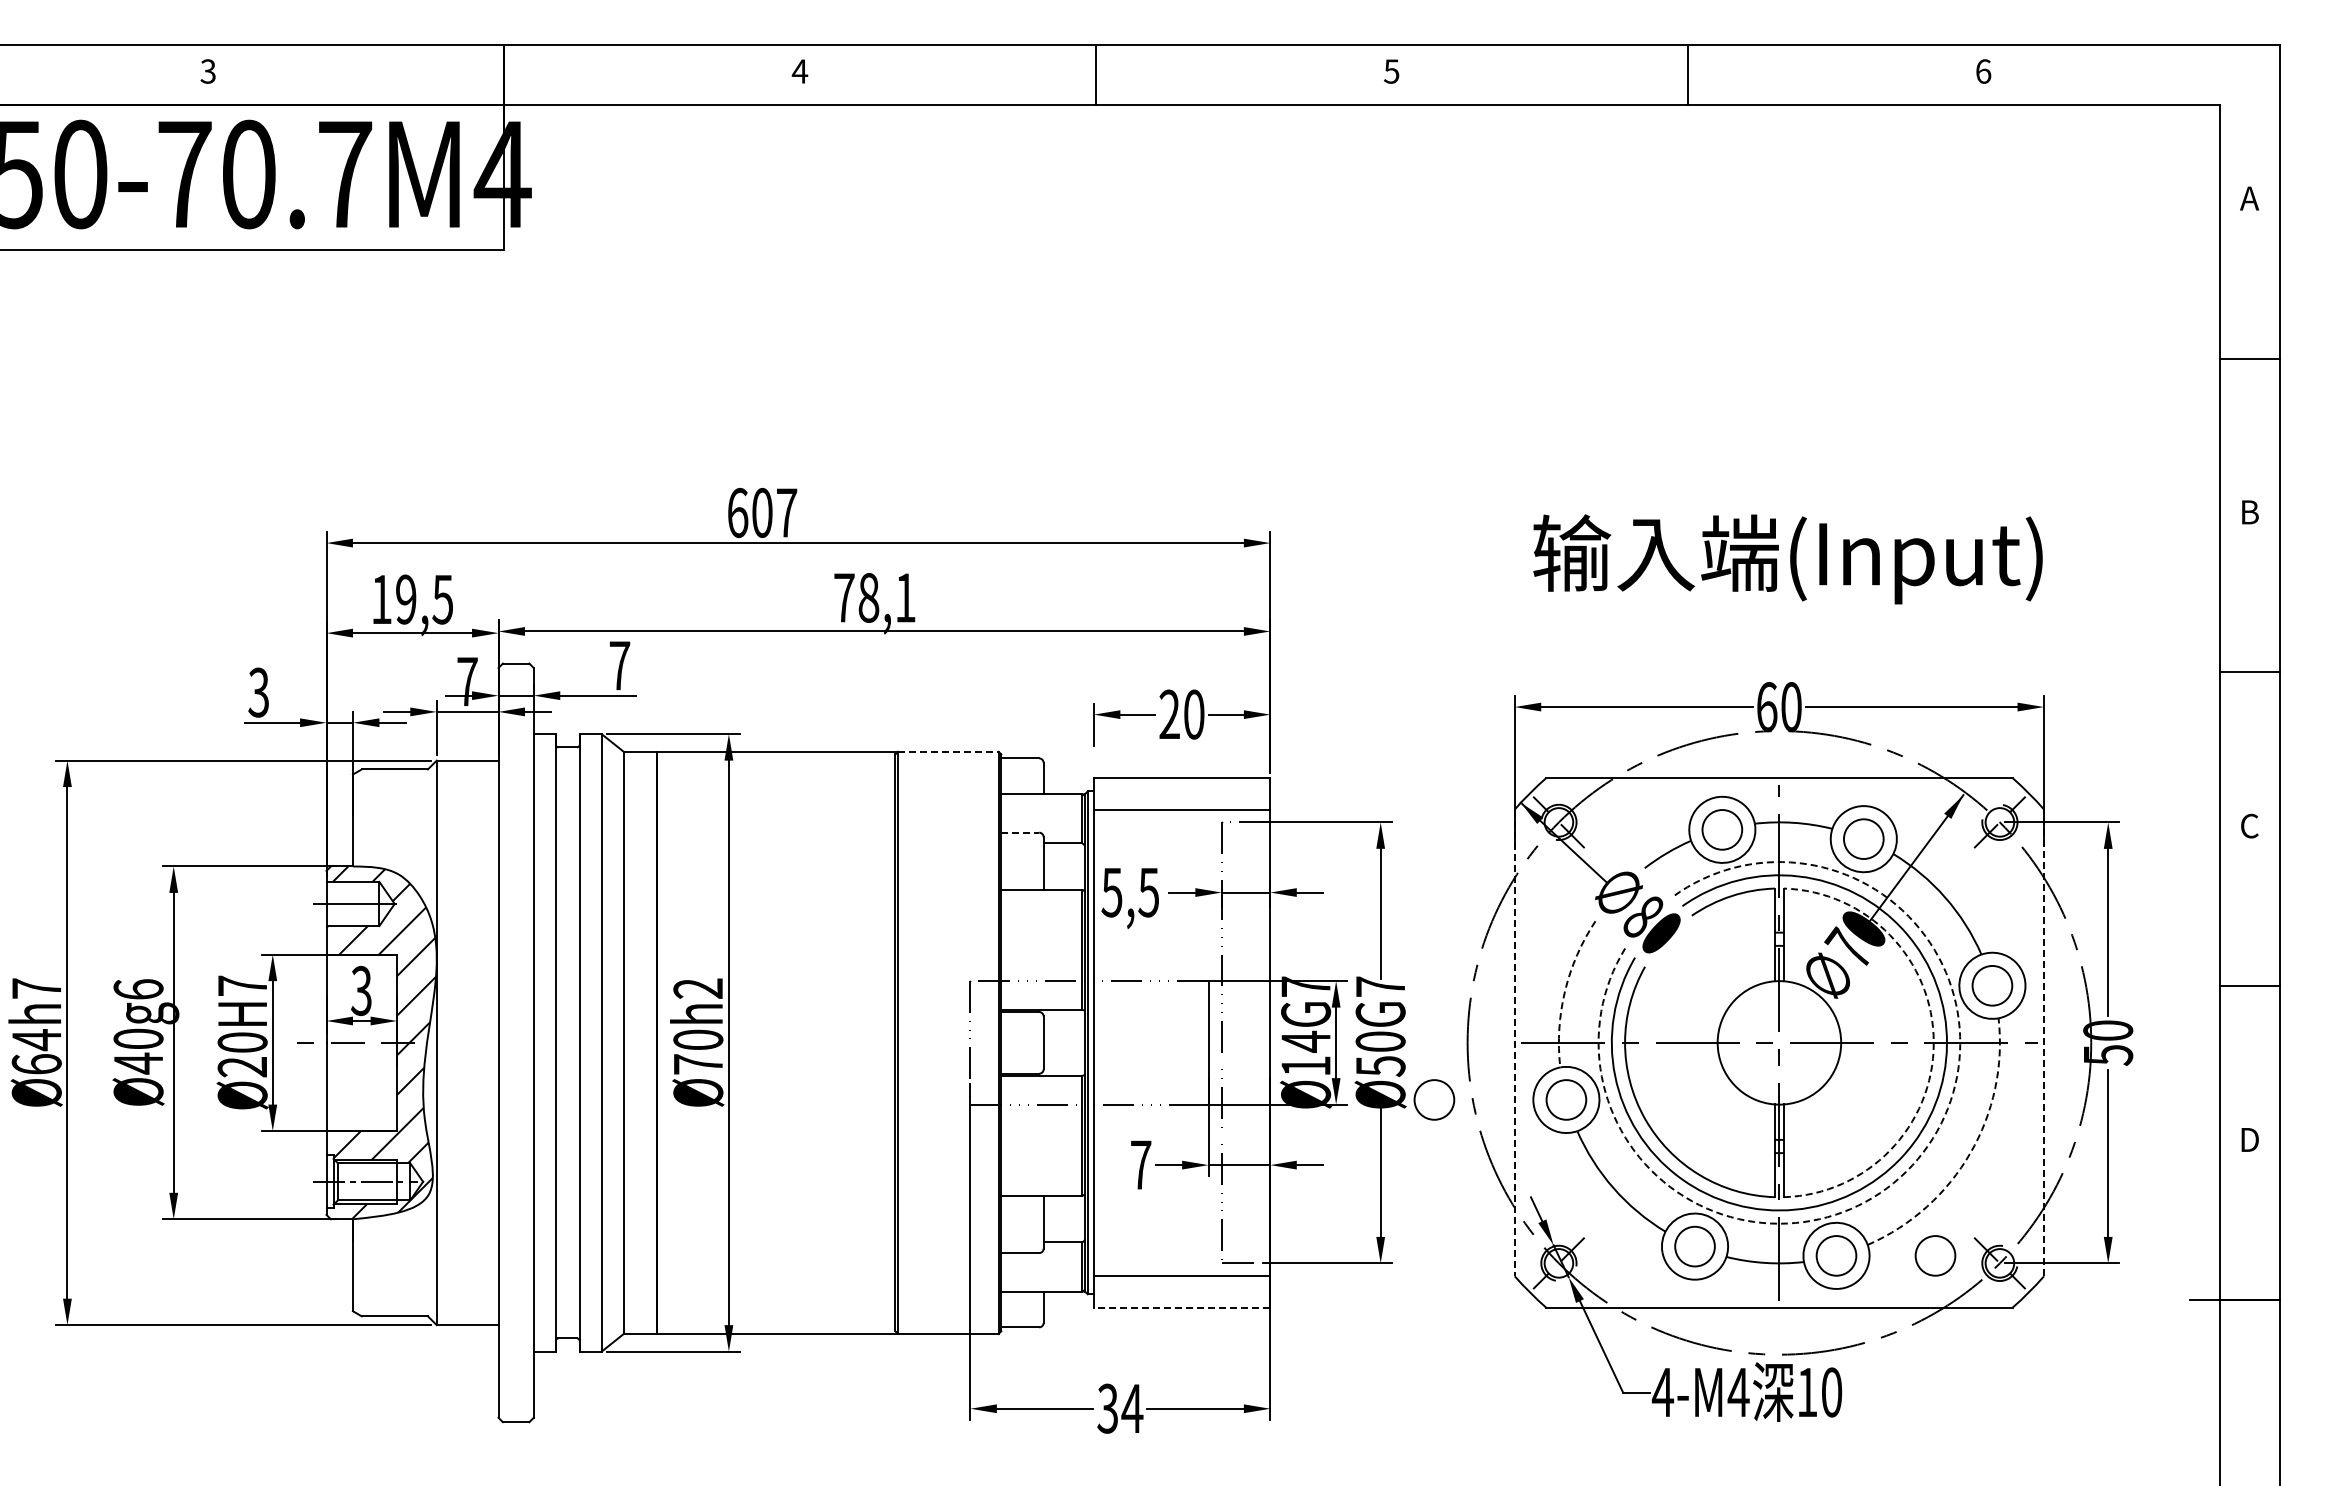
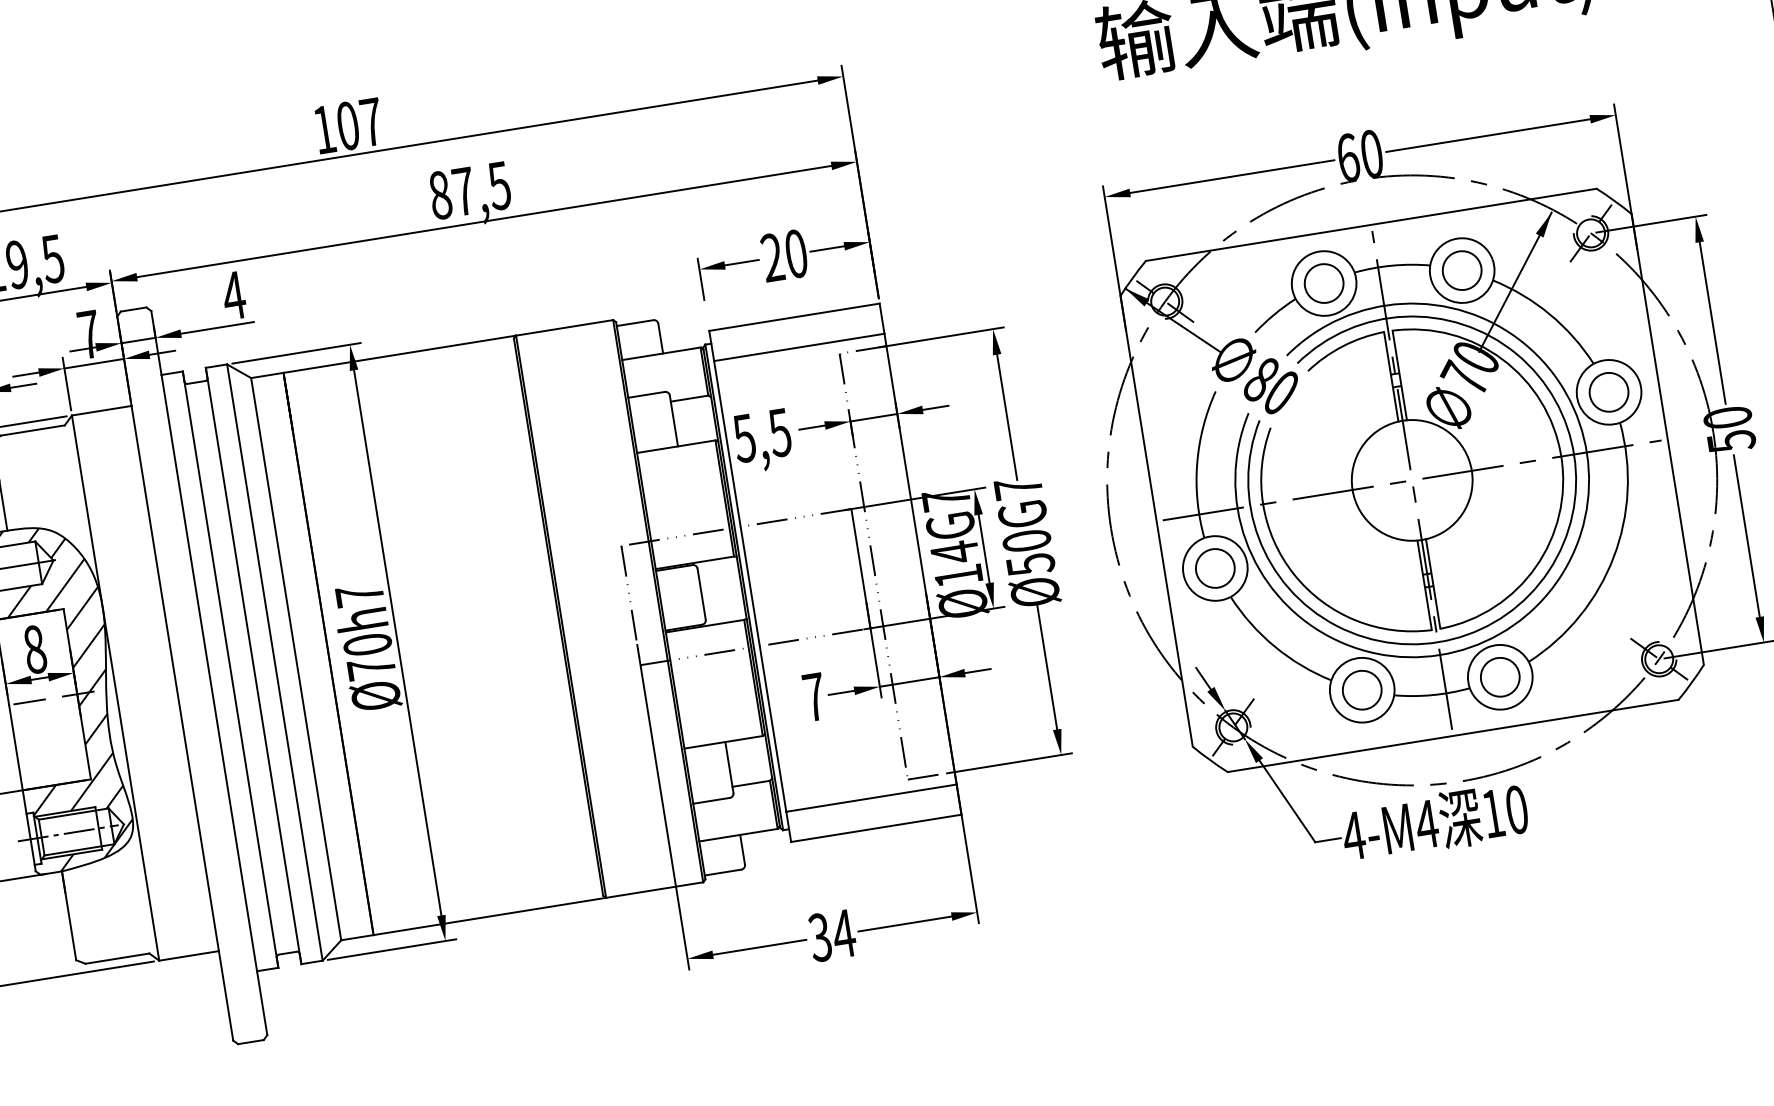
text: (738, 512) -> (324, 129), 607 -> 107
text: (874, 597) -> (469, 190), 78,1 -> 87,5
text: (619, 665) -> (233, 295), 7 -> 4
line: (948, 751) -> (564, 327), dashed -> solid
line: (1020, 832) -> (646, 394), dashed -> solid
text: (697, 988) -> (358, 595), h2 -> h7
text: (361, 990) -> (34, 649), 3 -> 8
arc: (1565, 991) -> (1197, 463), dashed -> solid
arc: (1933, 1042) -> (1560, 456), dashed -> solid
line: (2044, 1042) -> (1668, 439), dashed -> solid
line: (1514, 1043) -> (1156, 521), dashed -> solid
circle: (1434, 1099) -> (1087, 588), removed
arc: (1970, 1153) -> (1613, 557), dashed -> solid
arc: (1912, 1165) -> (1559, 578), dashed -> solid
circle: (1935, 1255) -> (1595, 661), removed
line: (1181, 1307) -> (875, 828), dashed -> solid

